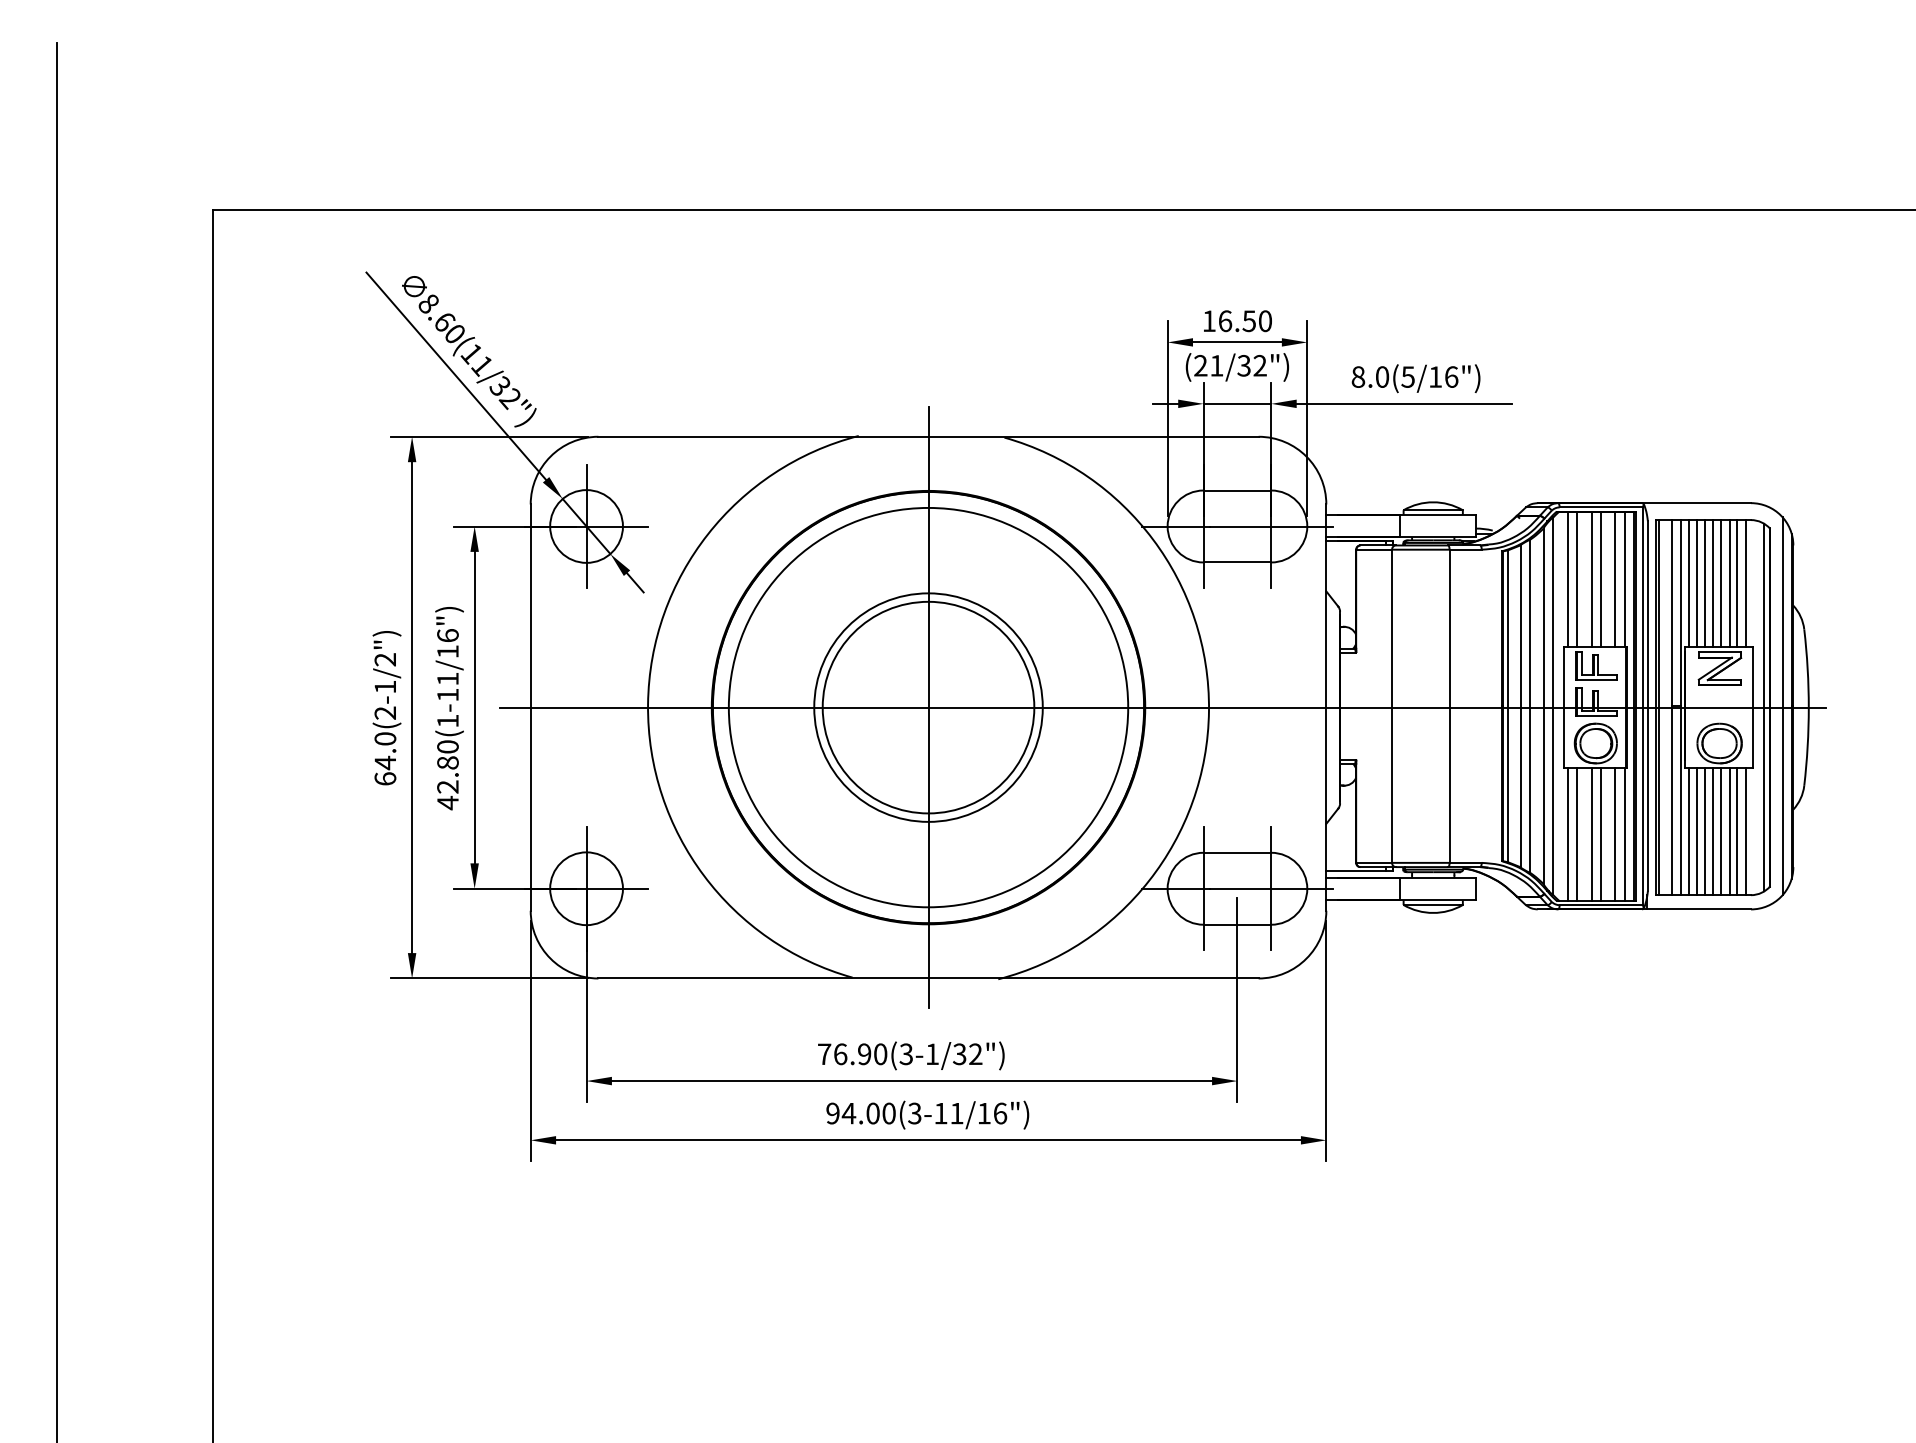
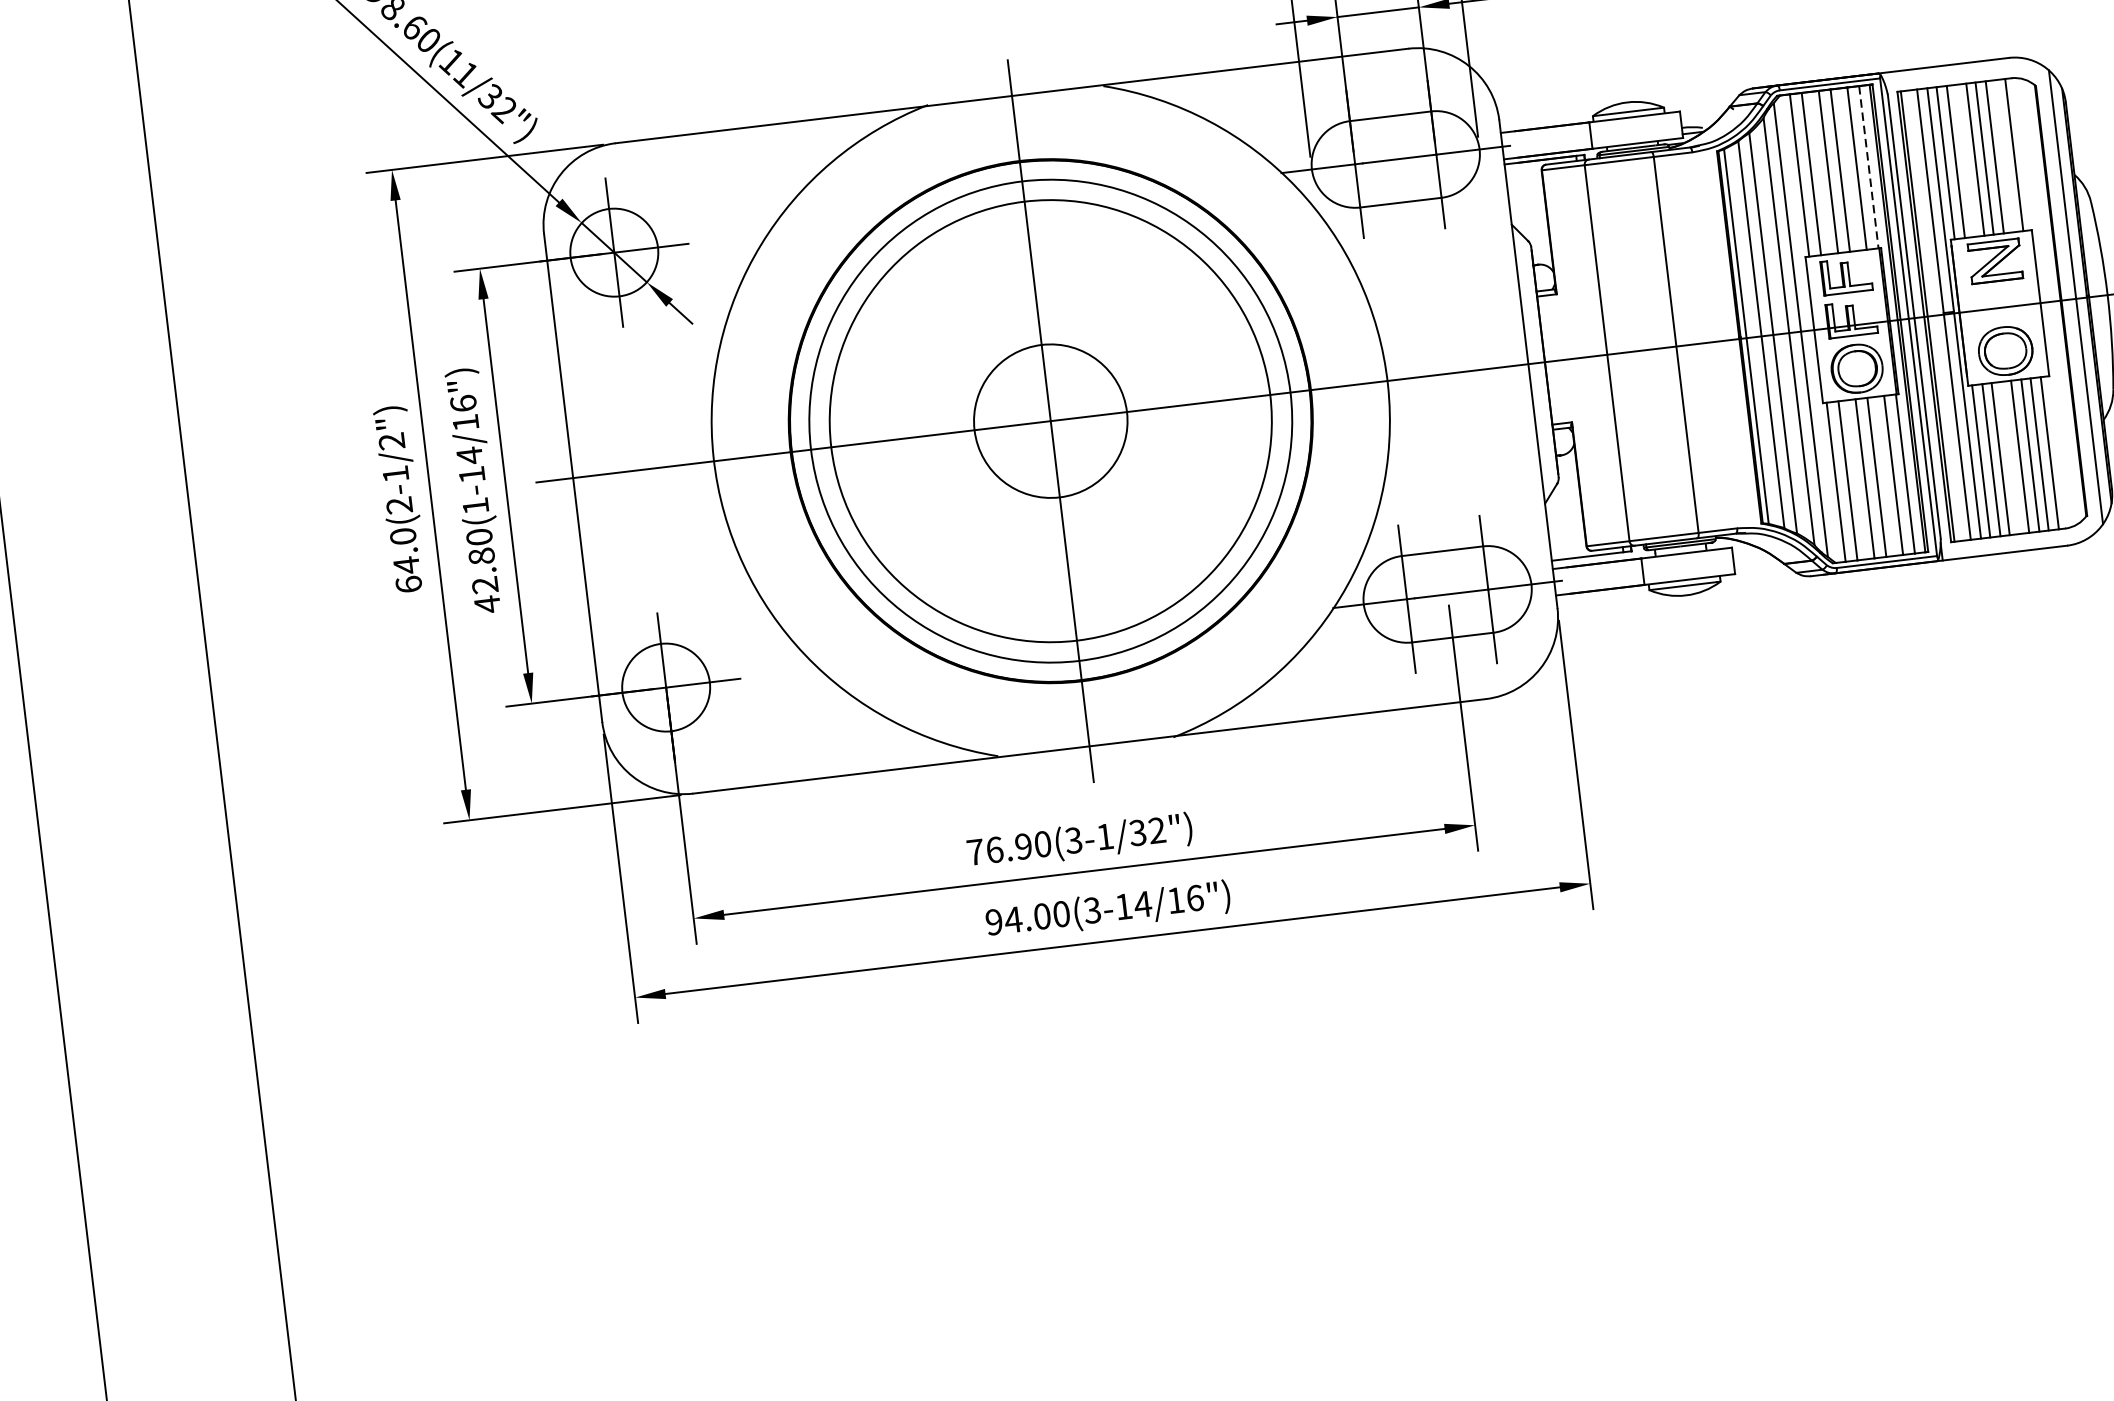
line: (1625, 579) -> (1869, 167), solid -> dashed
line: (1704, 583) -> (1964, 161), removed
line: (1737, 583) -> (2004, 156), removed
text: (447, 679) -> (469, 456), 42.80(1-11/16") -> 42.80(1-14/16")
circle: (928, 707) -> (1050, 421), size x0.6
circle: (928, 707) -> (1050, 421), size x1.6
line: (1764, 707) -> (2054, 301), removed
line: (1713, 831) -> (2010, 457), removed
text: (956, 1113) -> (1142, 904), 94.00(3-11/16") -> 94.00(3-14/16")

